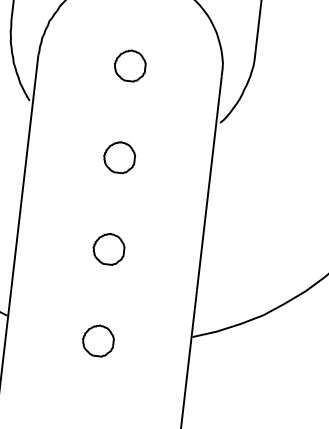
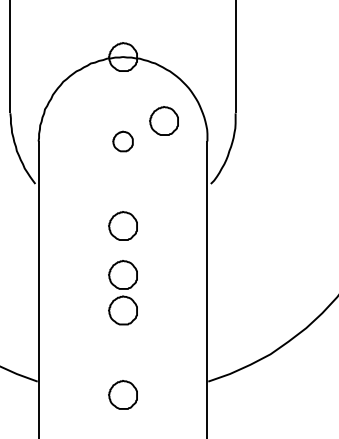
part: (176, 48) -> (163, 120), added
part: (129, 65) -> (122, 141), size x0.7
part: (112, 210) -> (122, 274), added

